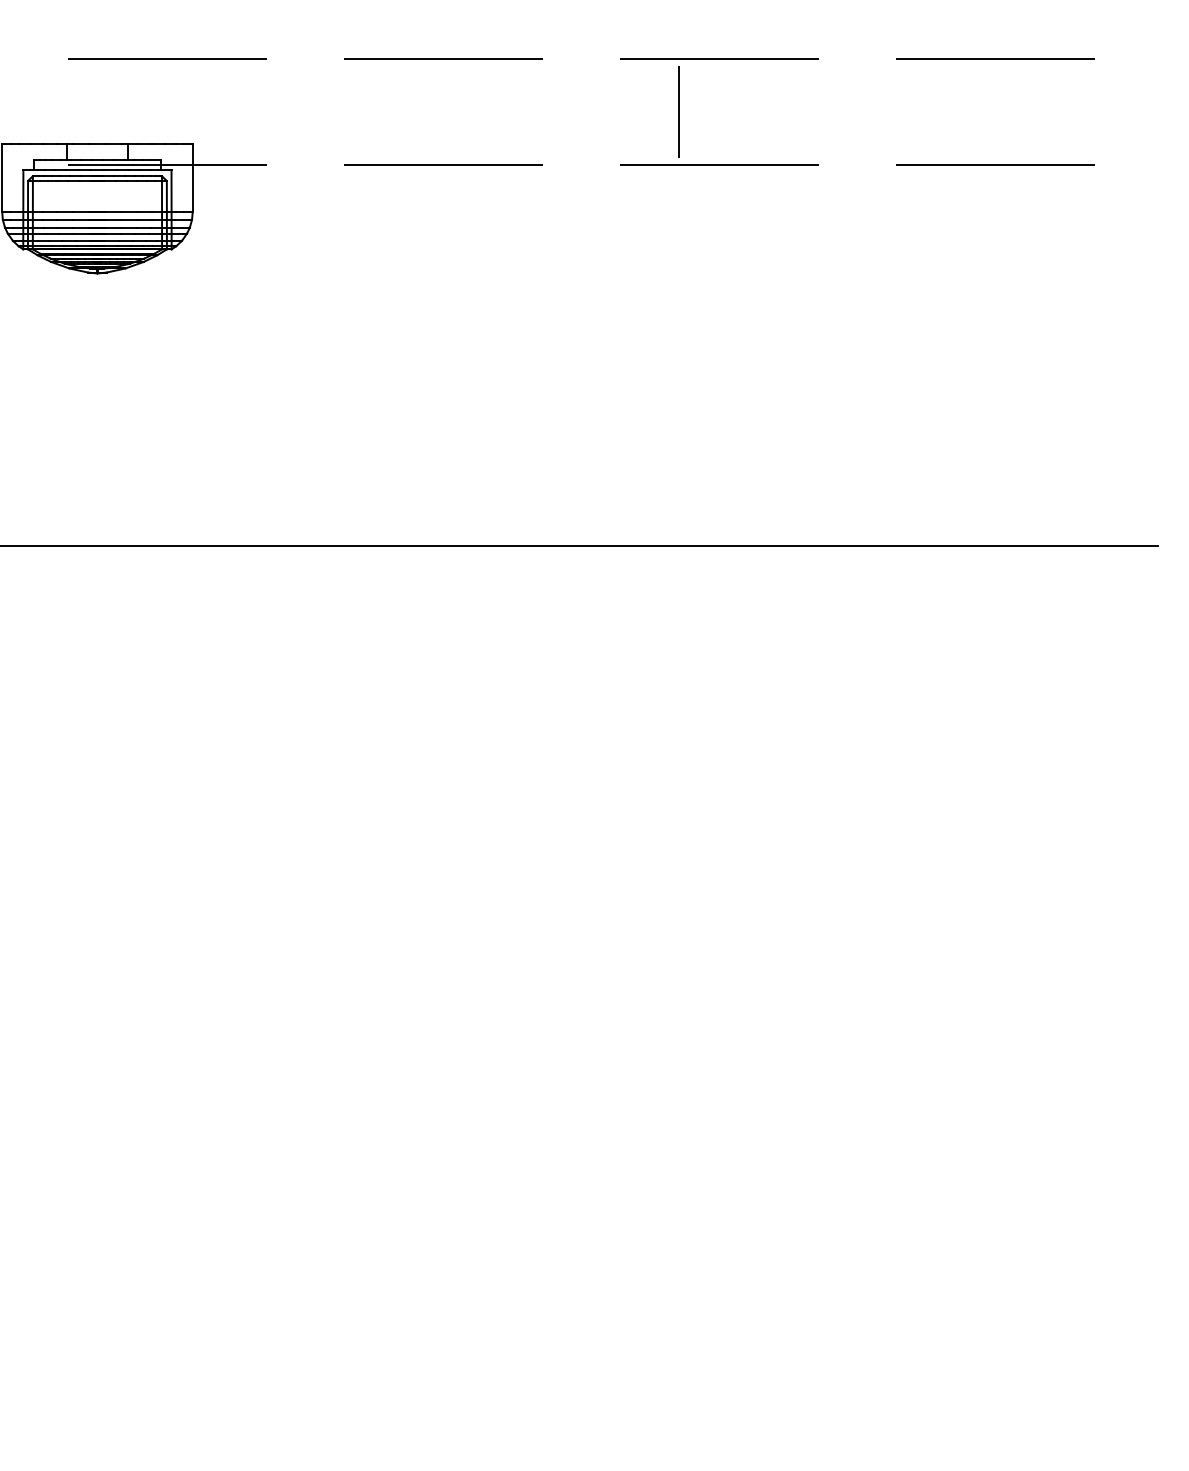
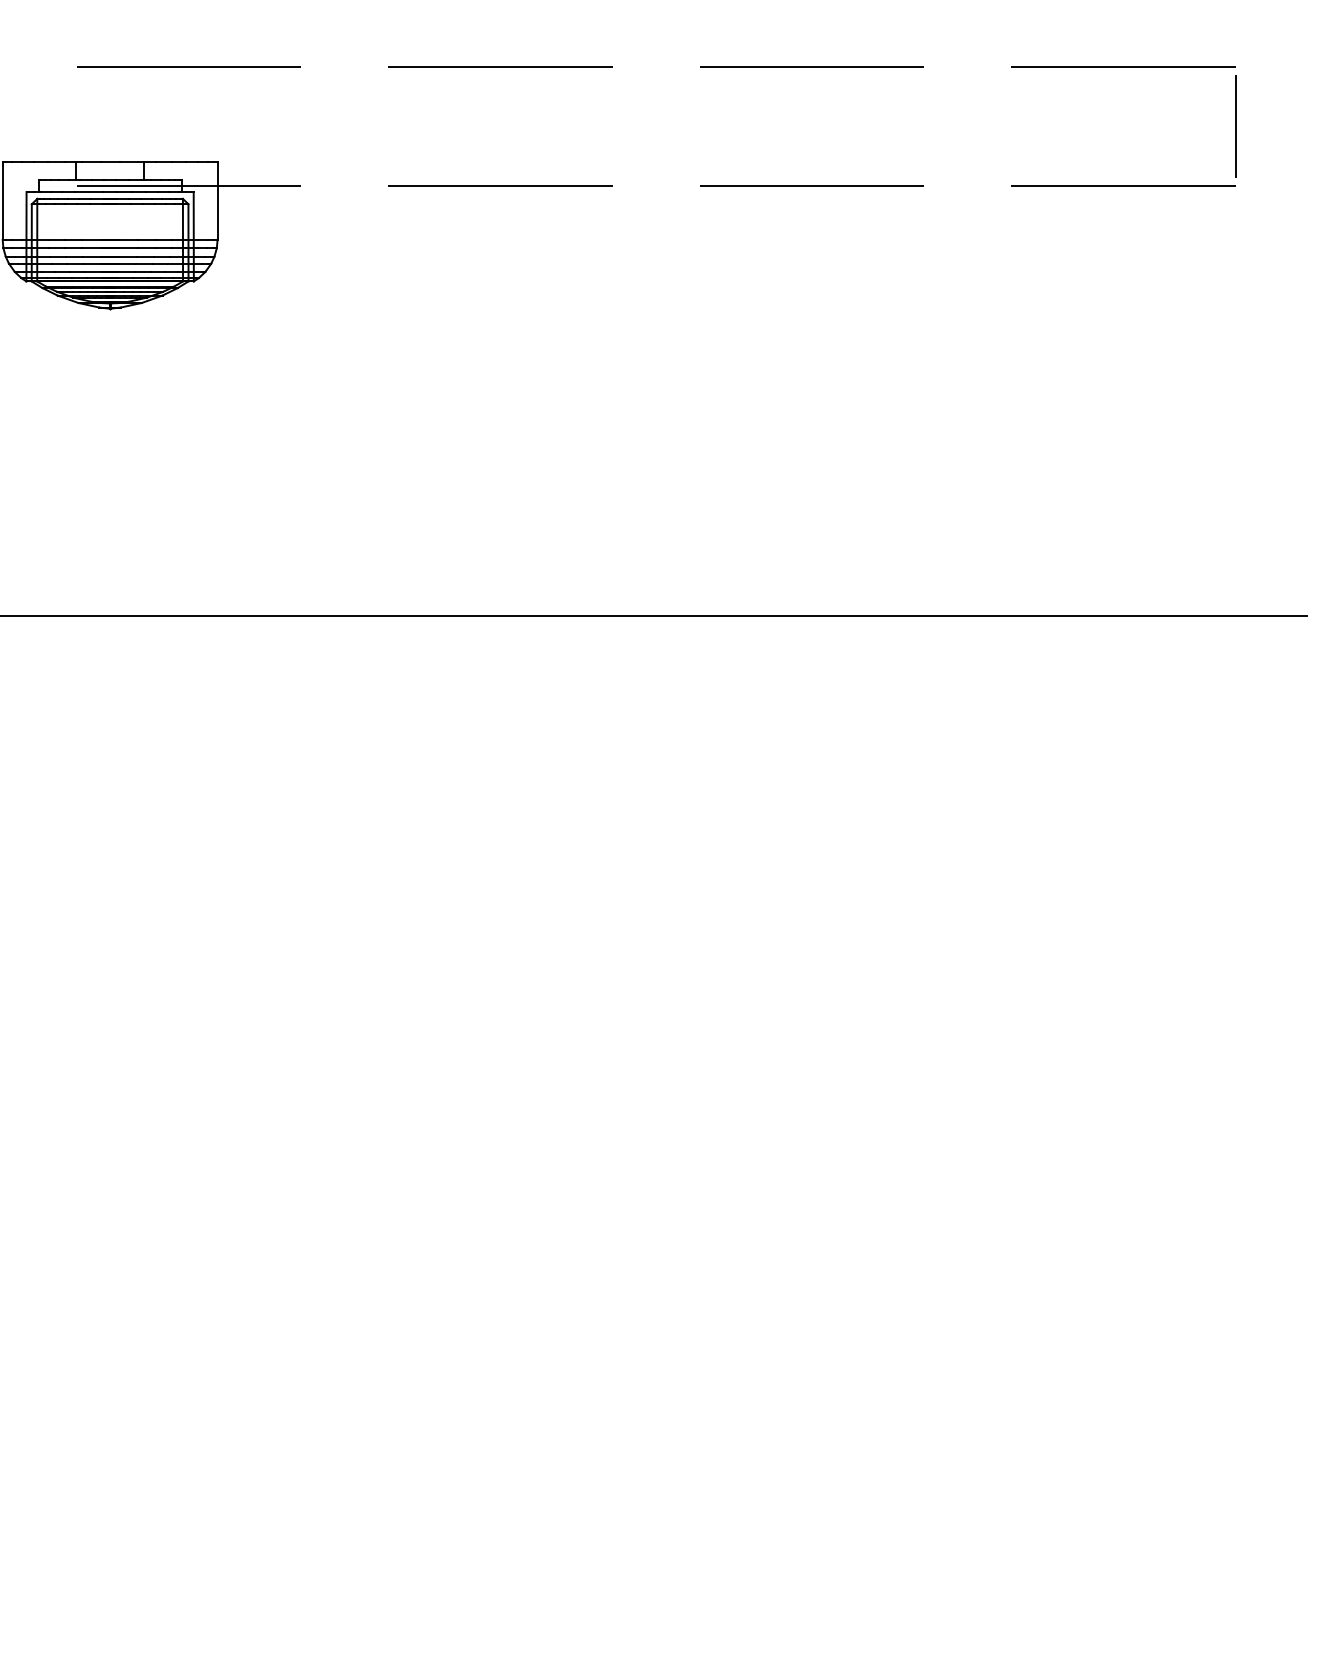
line: (679, 112) -> (1235, 126), moved

